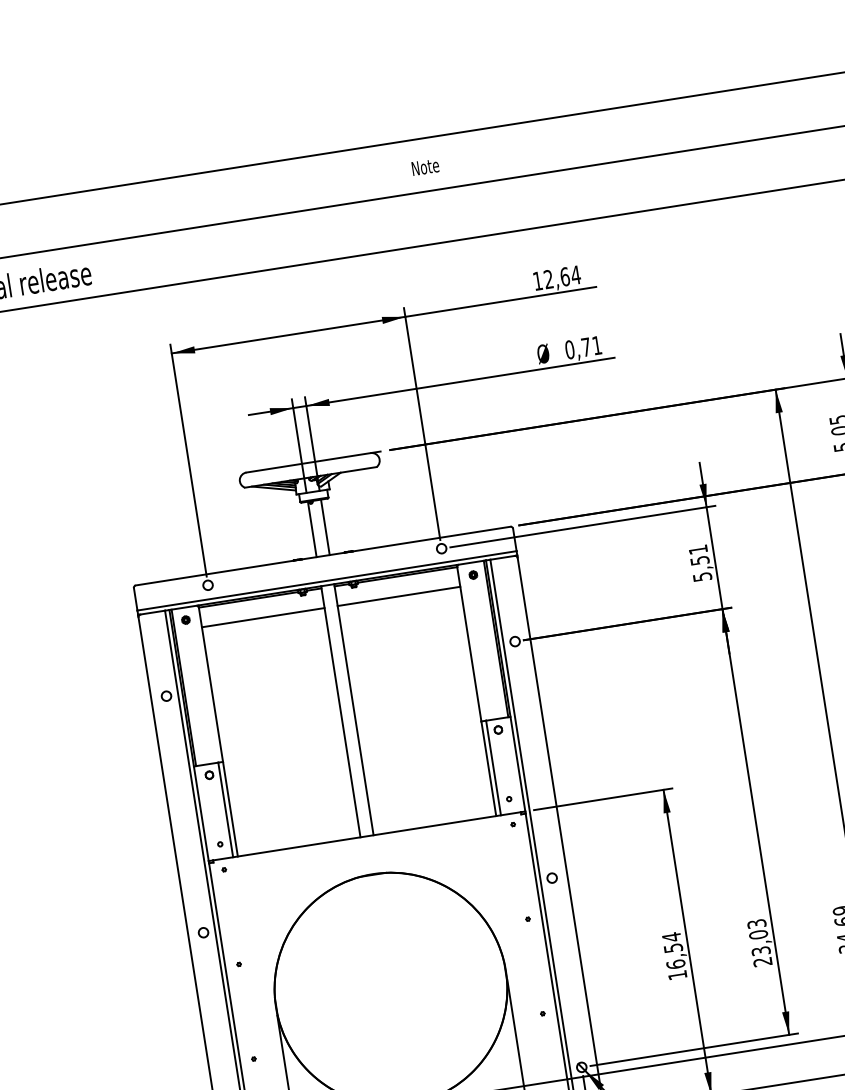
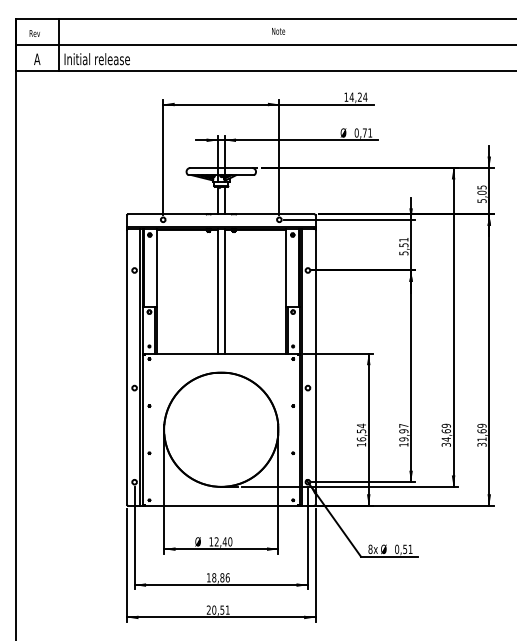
text: (425, 167) -> (278, 31), moved
text: (555, 276) -> (355, 96), 12,64 -> 14,24
line: (397, 596) -> (254, 239), removed
line: (263, 617) -> (187, 239), removed
text: (759, 943) -> (403, 435), 23,03 -> 19,97

